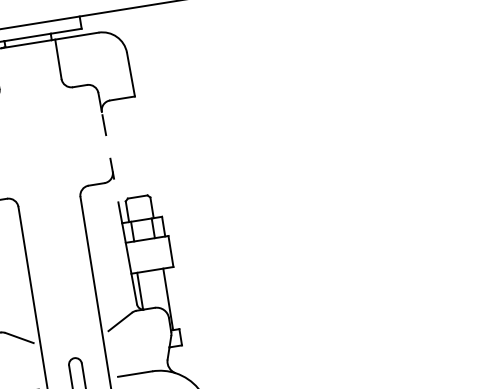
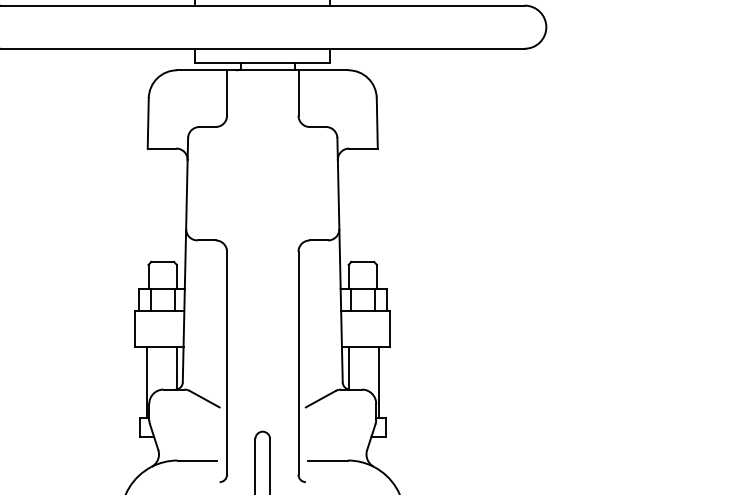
line: (112, 166) -> (339, 223), dashed -> solid

